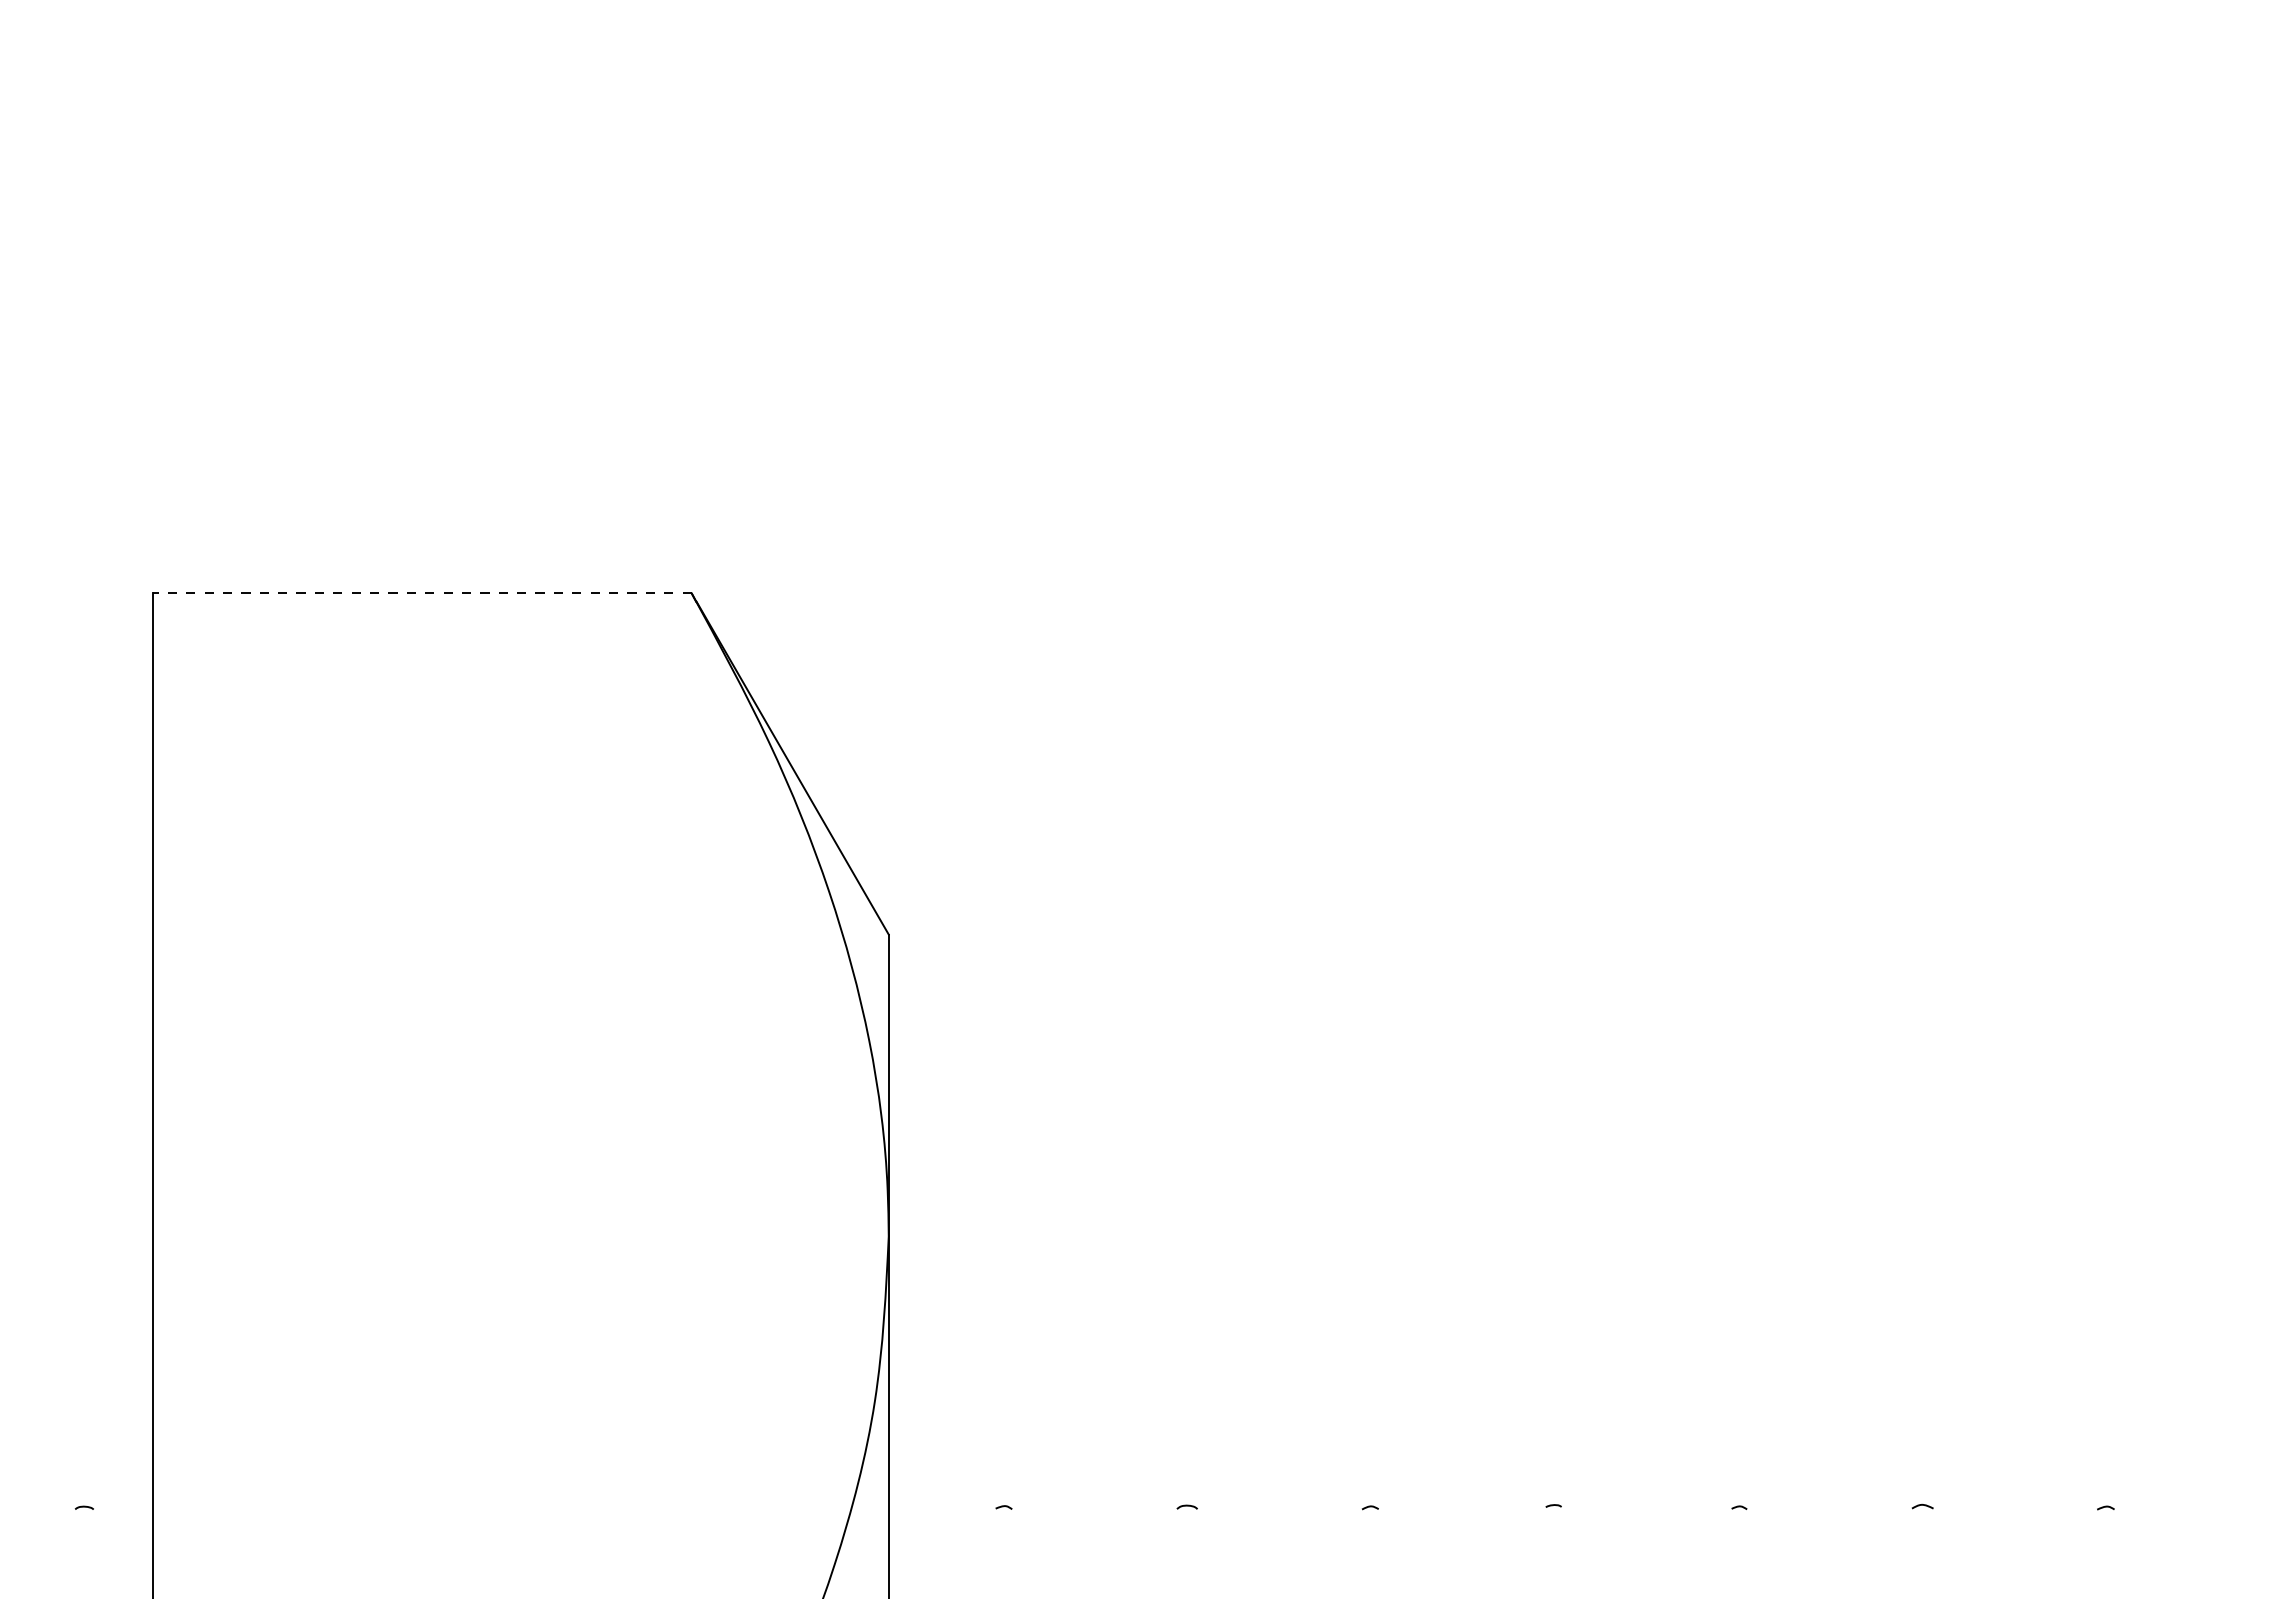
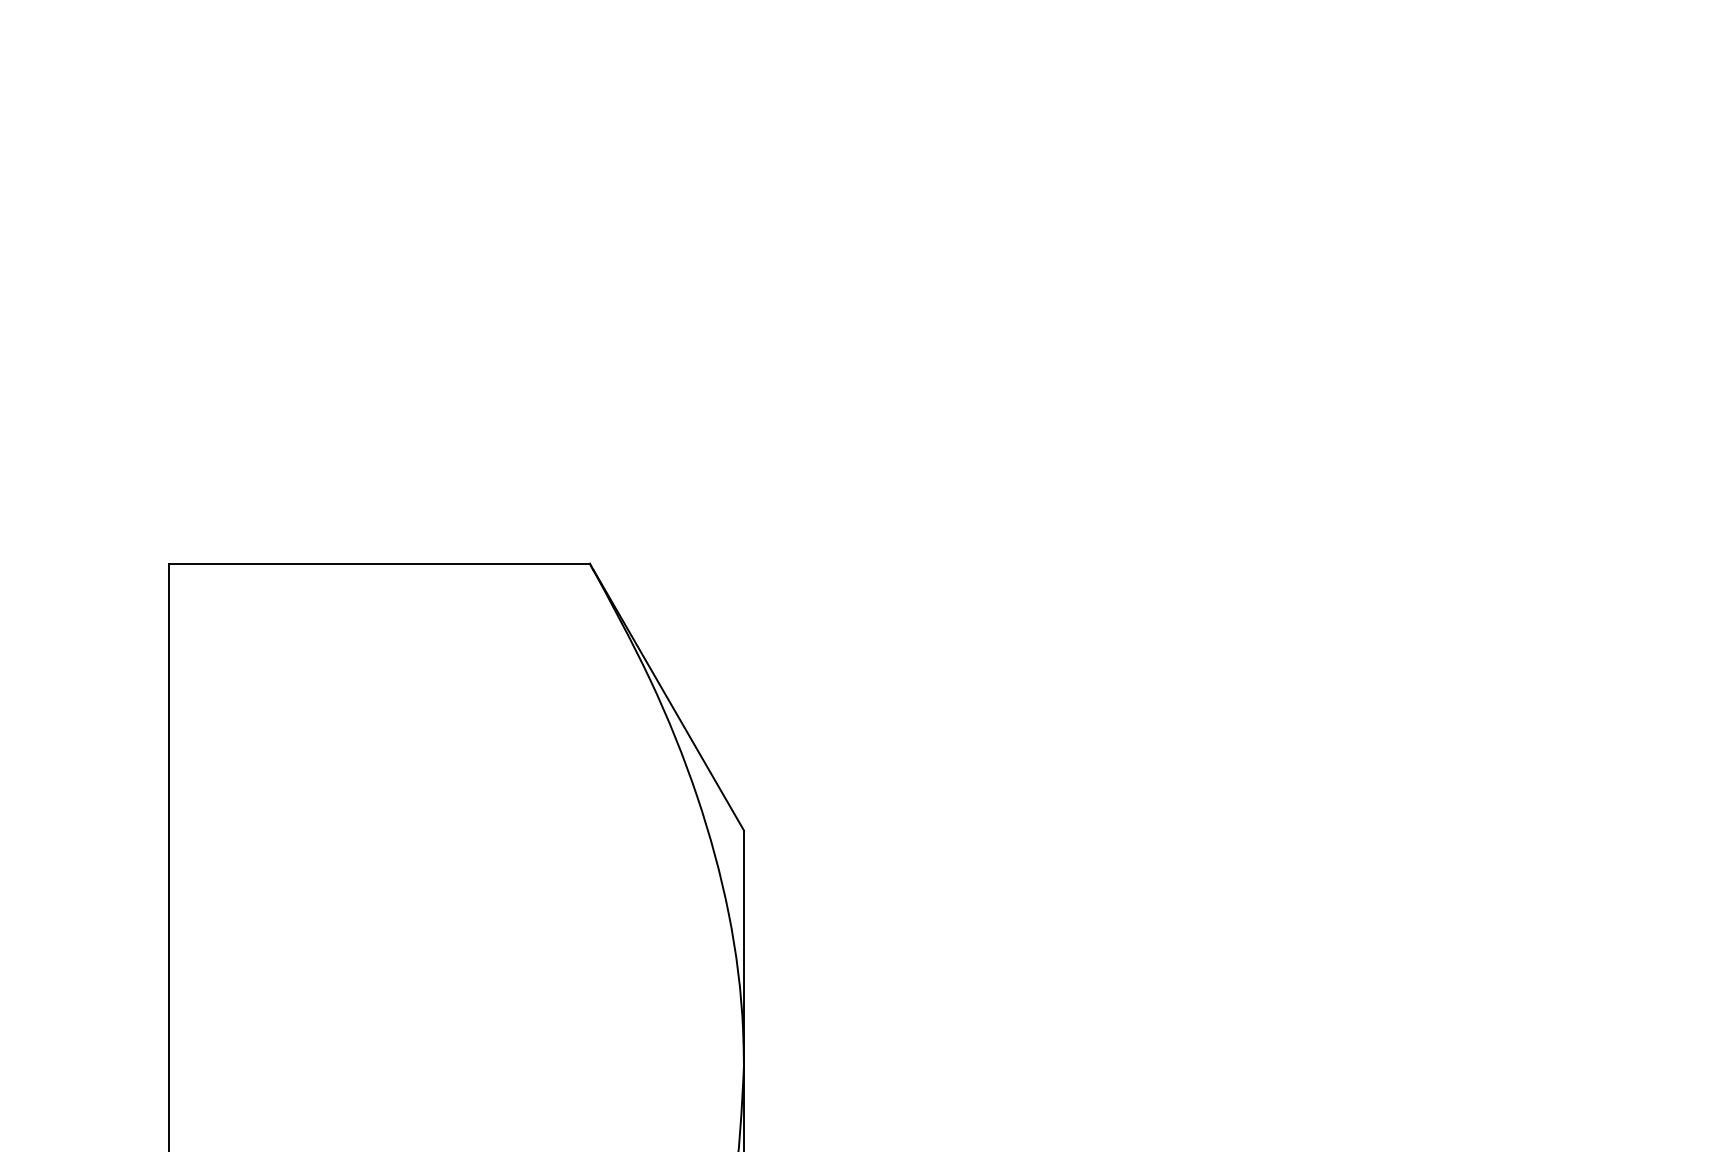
line: (422, 593) -> (379, 563), dashed -> solid

